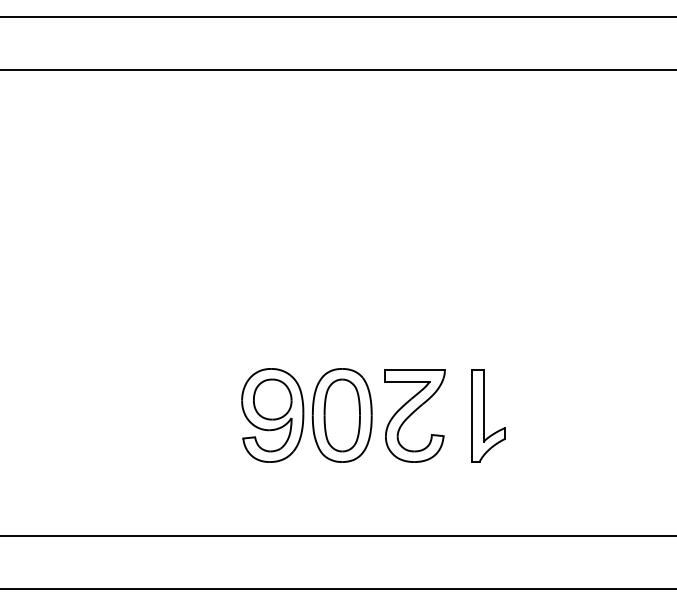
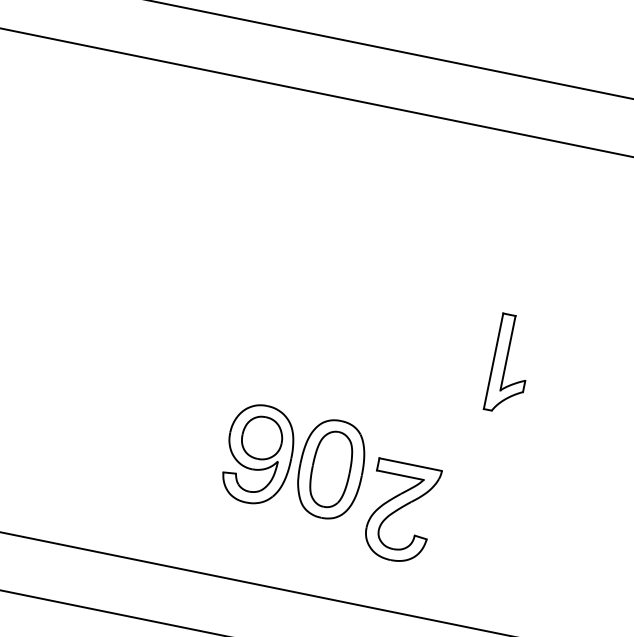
part: (414, 415) -> (400, 511), moved
part: (488, 415) -> (510, 364), moved

